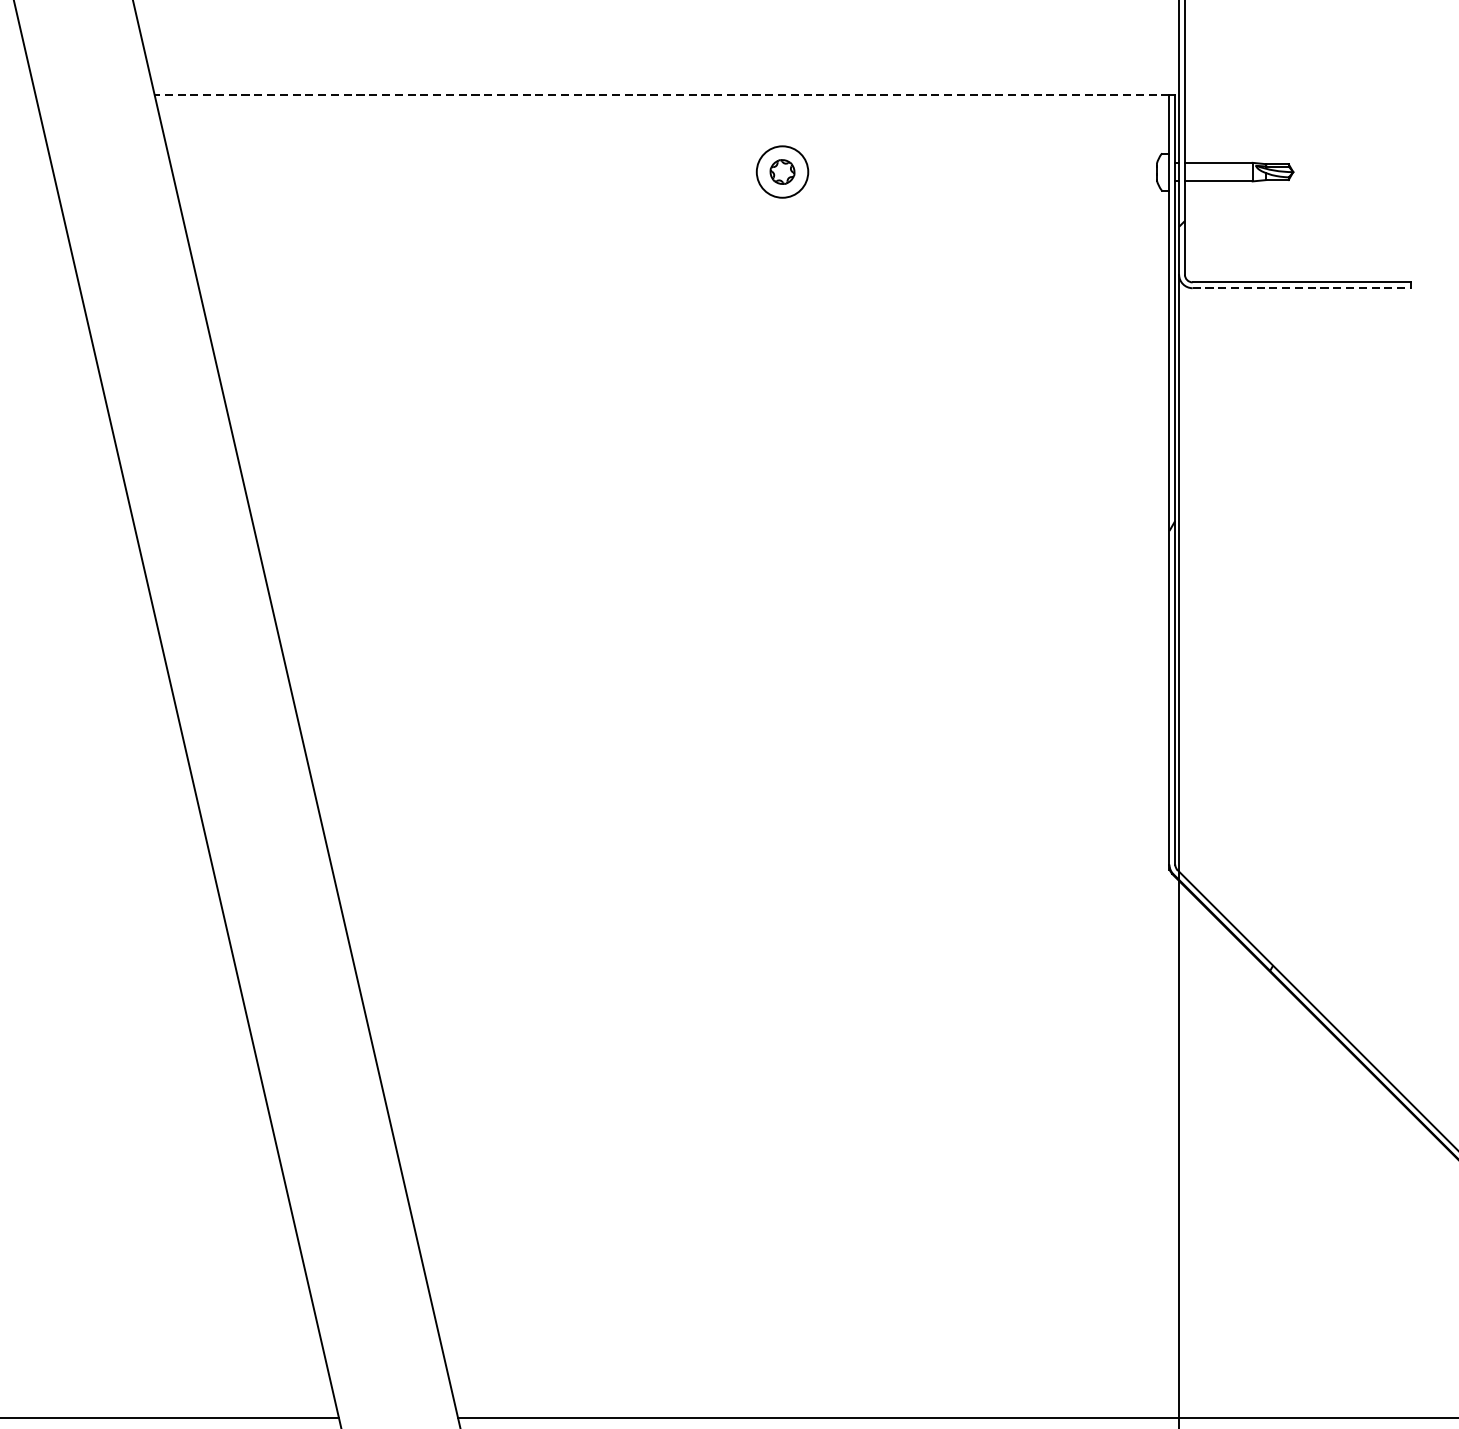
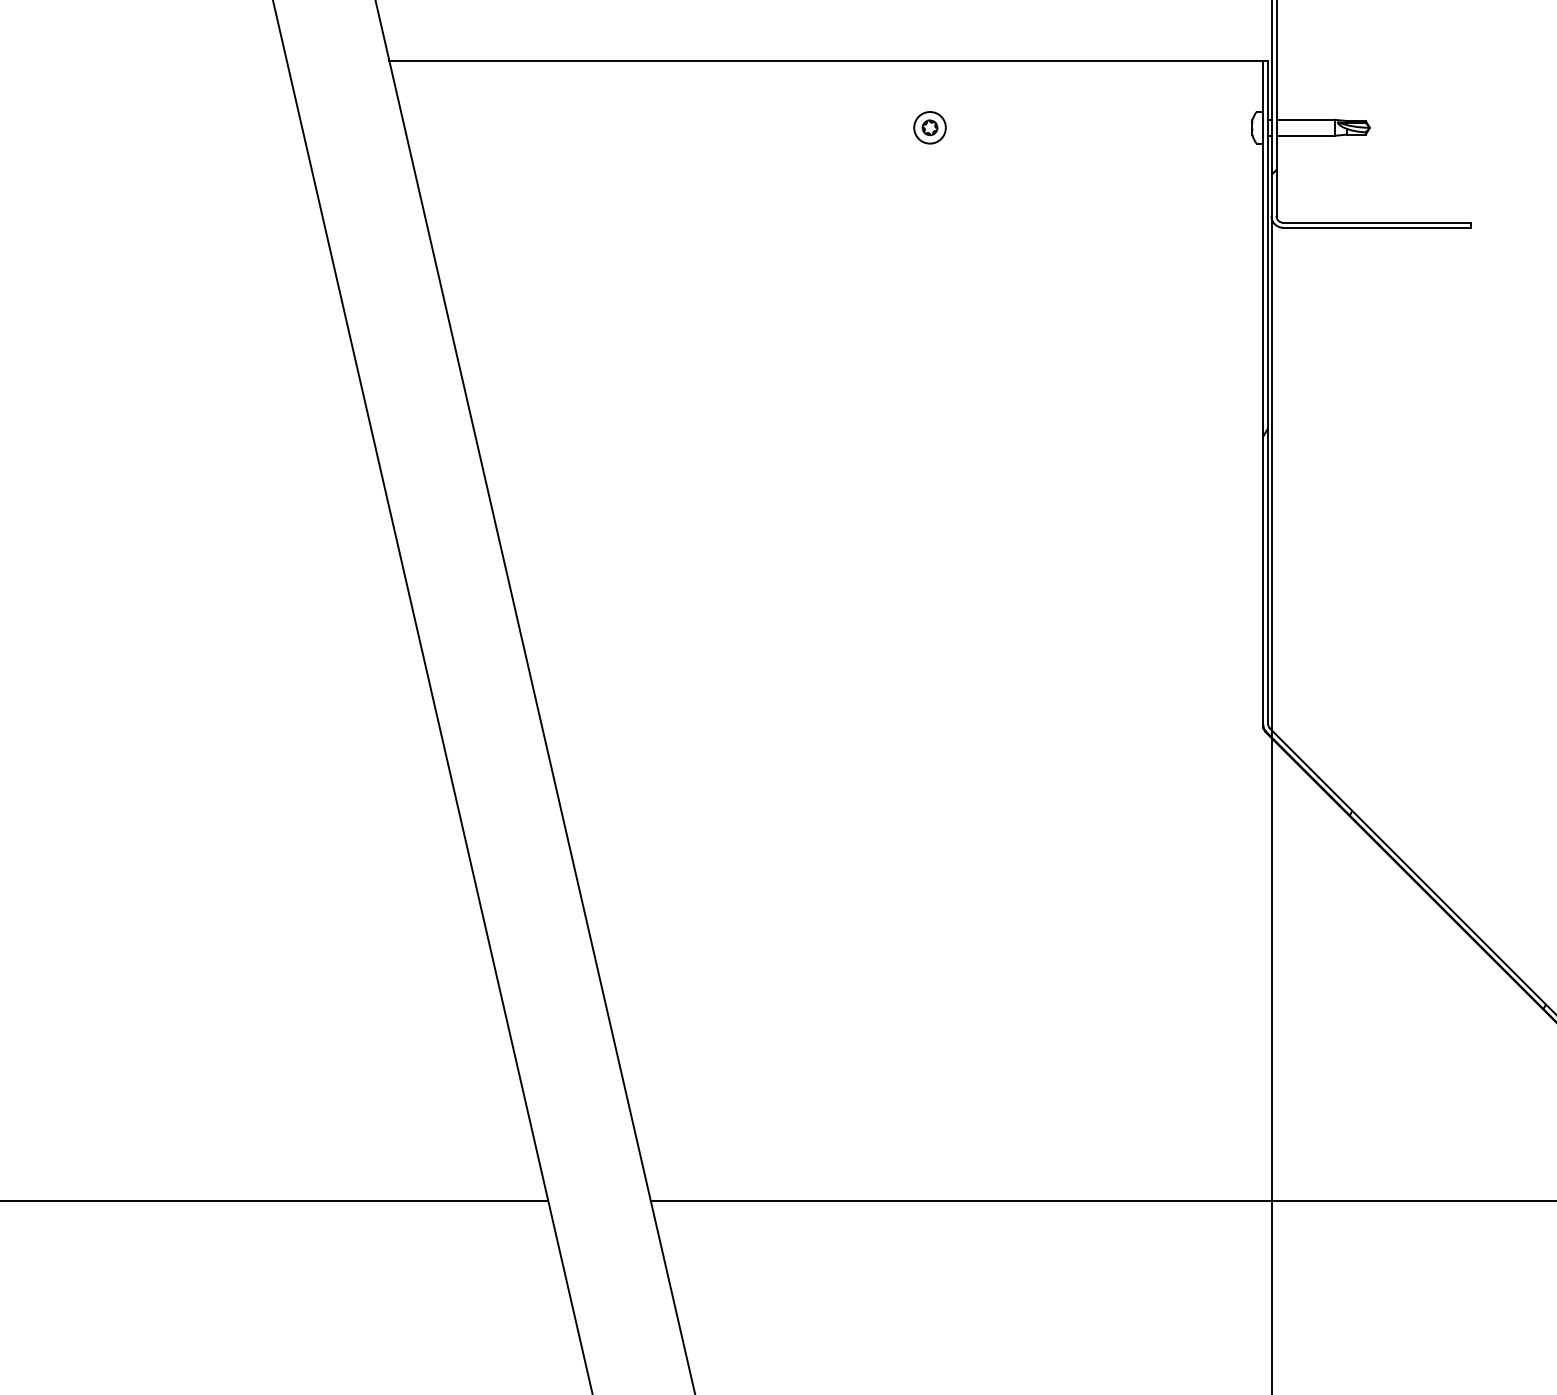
line: (662, 95) -> (826, 61), dashed -> solid
part: (781, 171) -> (929, 127), size x0.71
line: (1302, 287) -> (1377, 227), dashed -> solid

